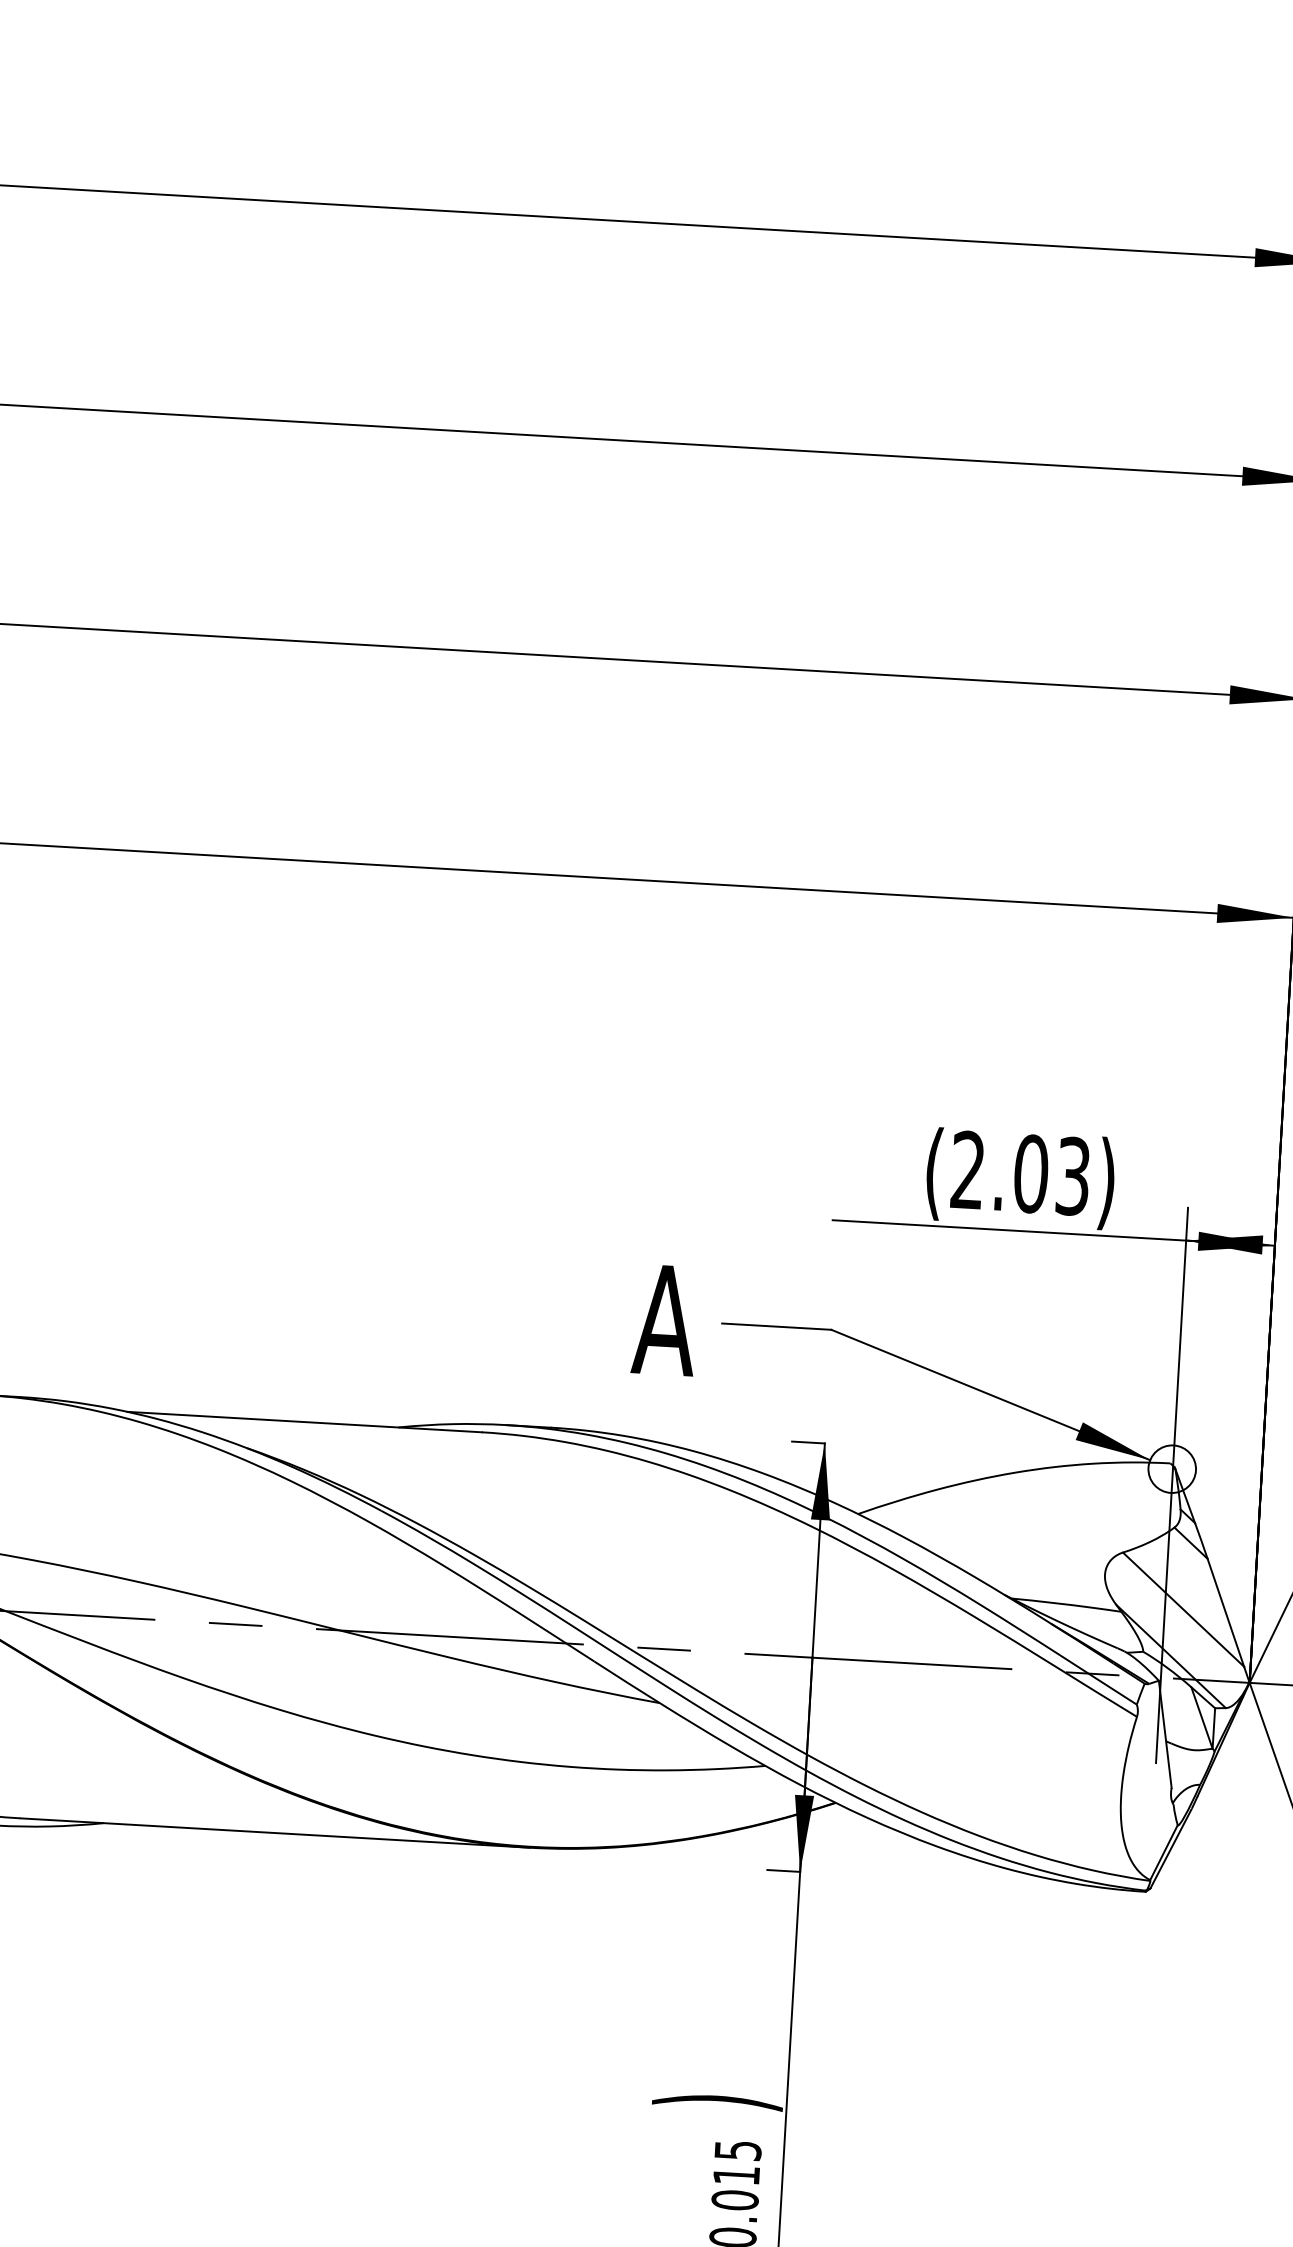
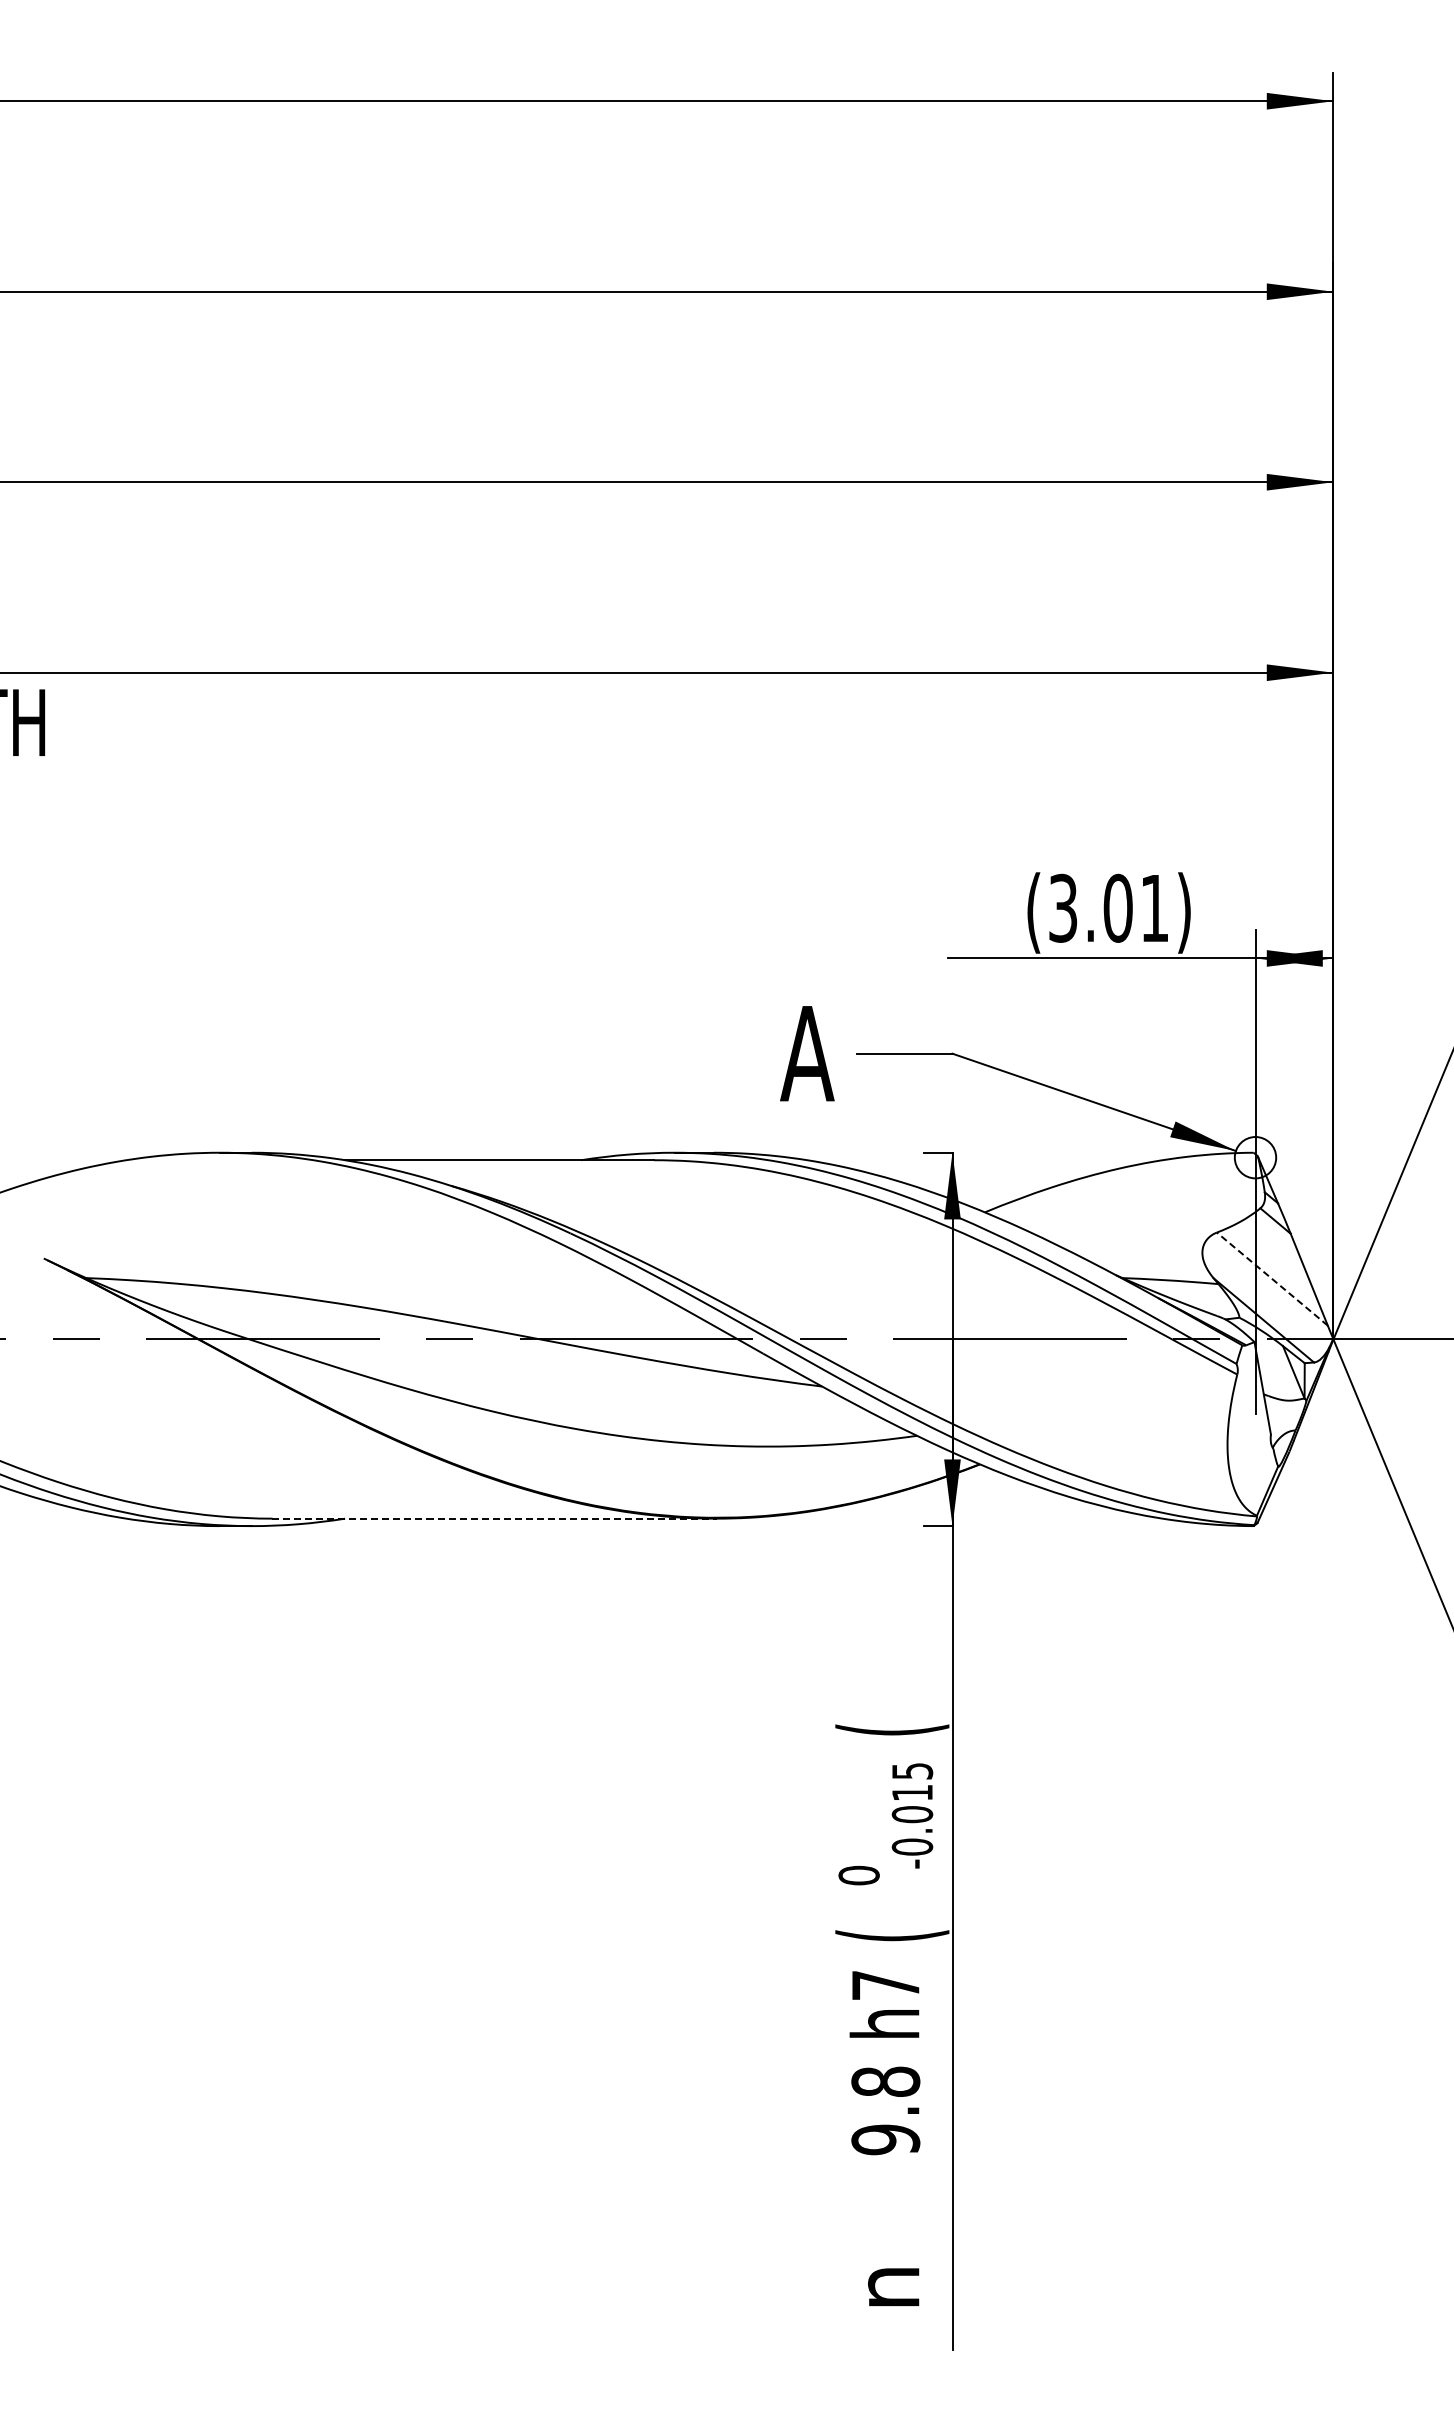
text: (1020, 1172) -> (1108, 907), (2.03) -> (3.01)
line: (1182, 1608) -> (1271, 1278), solid -> dashed
line: (276, 1832) -> (495, 1518), solid -> dashed
text: (717, 2101) -> (892, 1729), ) -> (

